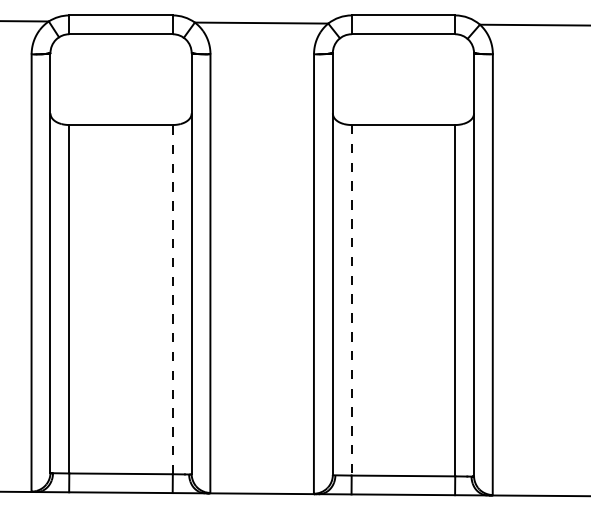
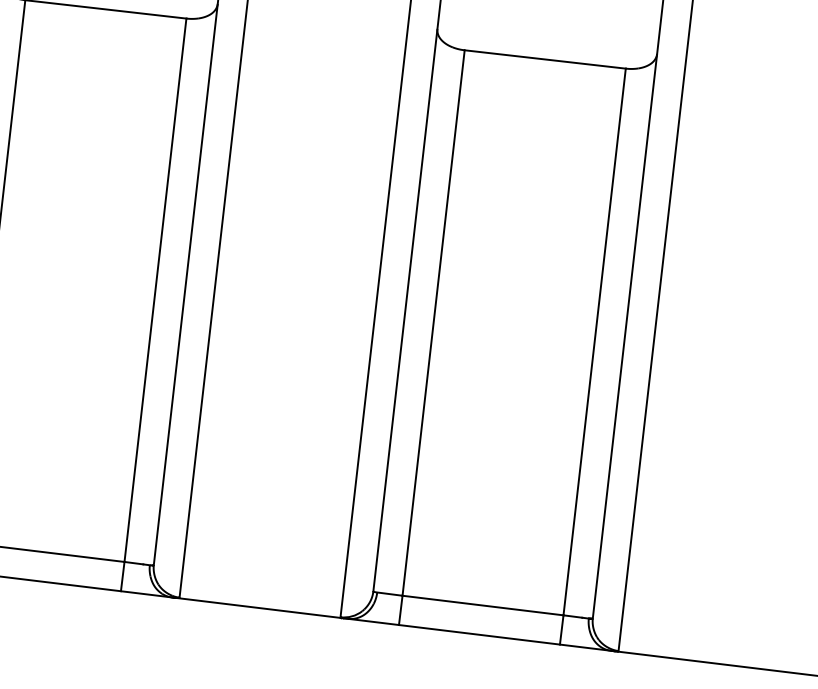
line: (172, 299) -> (154, 290), dashed -> solid
line: (351, 300) -> (433, 323), dashed -> solid

